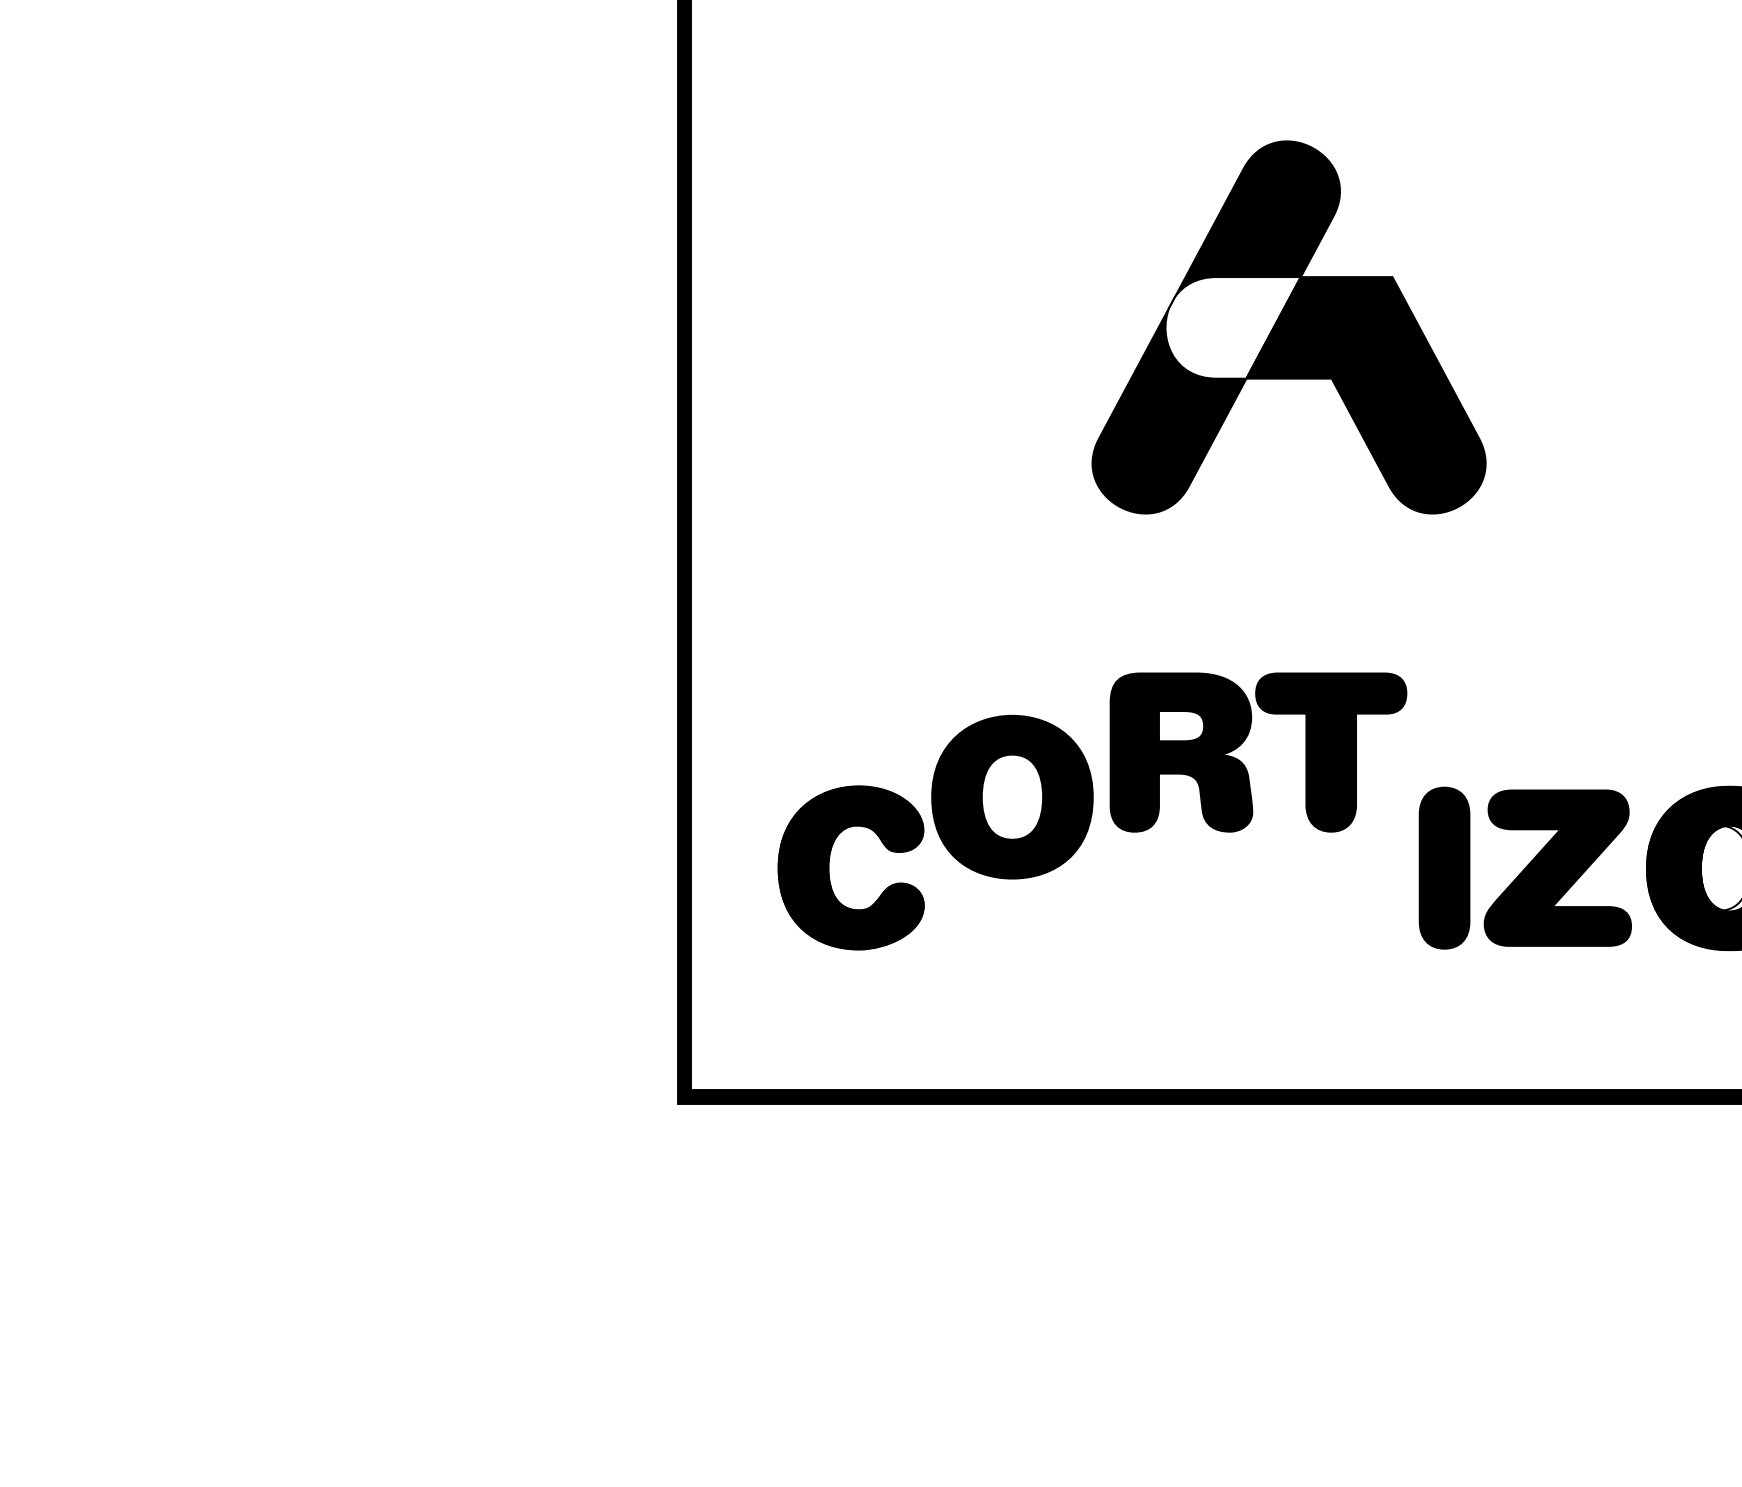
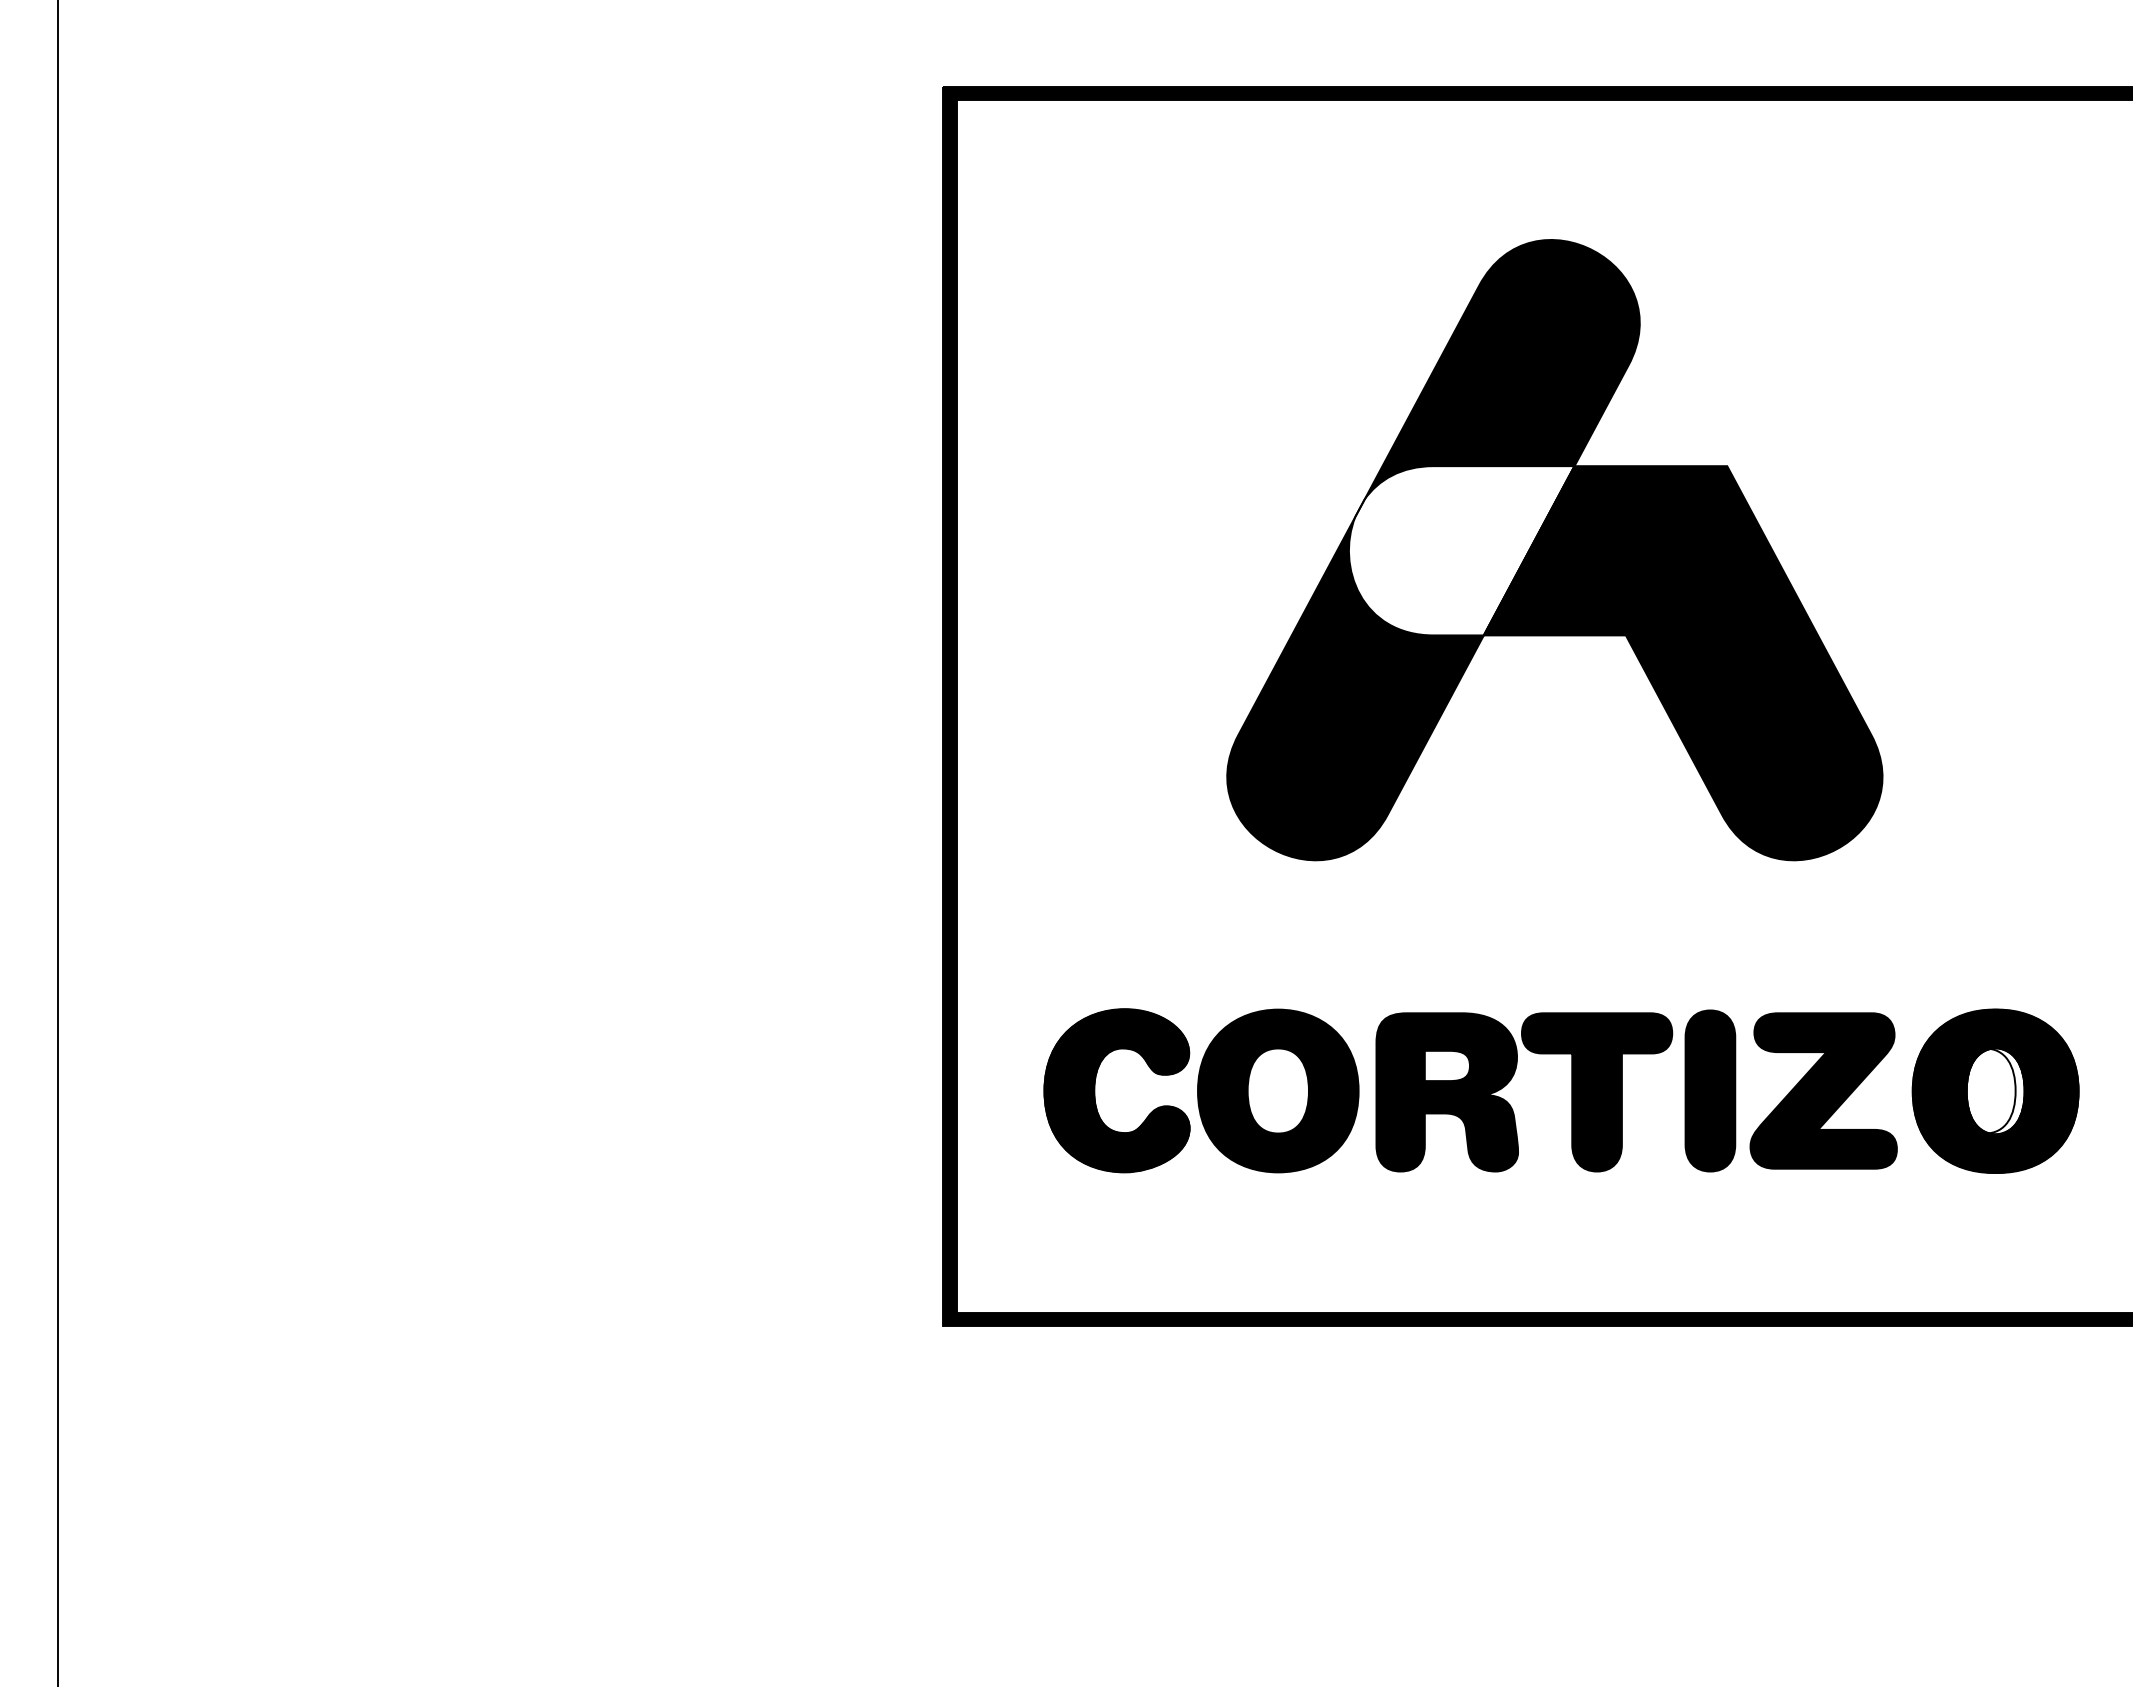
part: (1288, 327) -> (1554, 550), size x1.67
part: (1245, 740) -> (1511, 1080), moved
part: (1012, 796) -> (1278, 1090), moved

